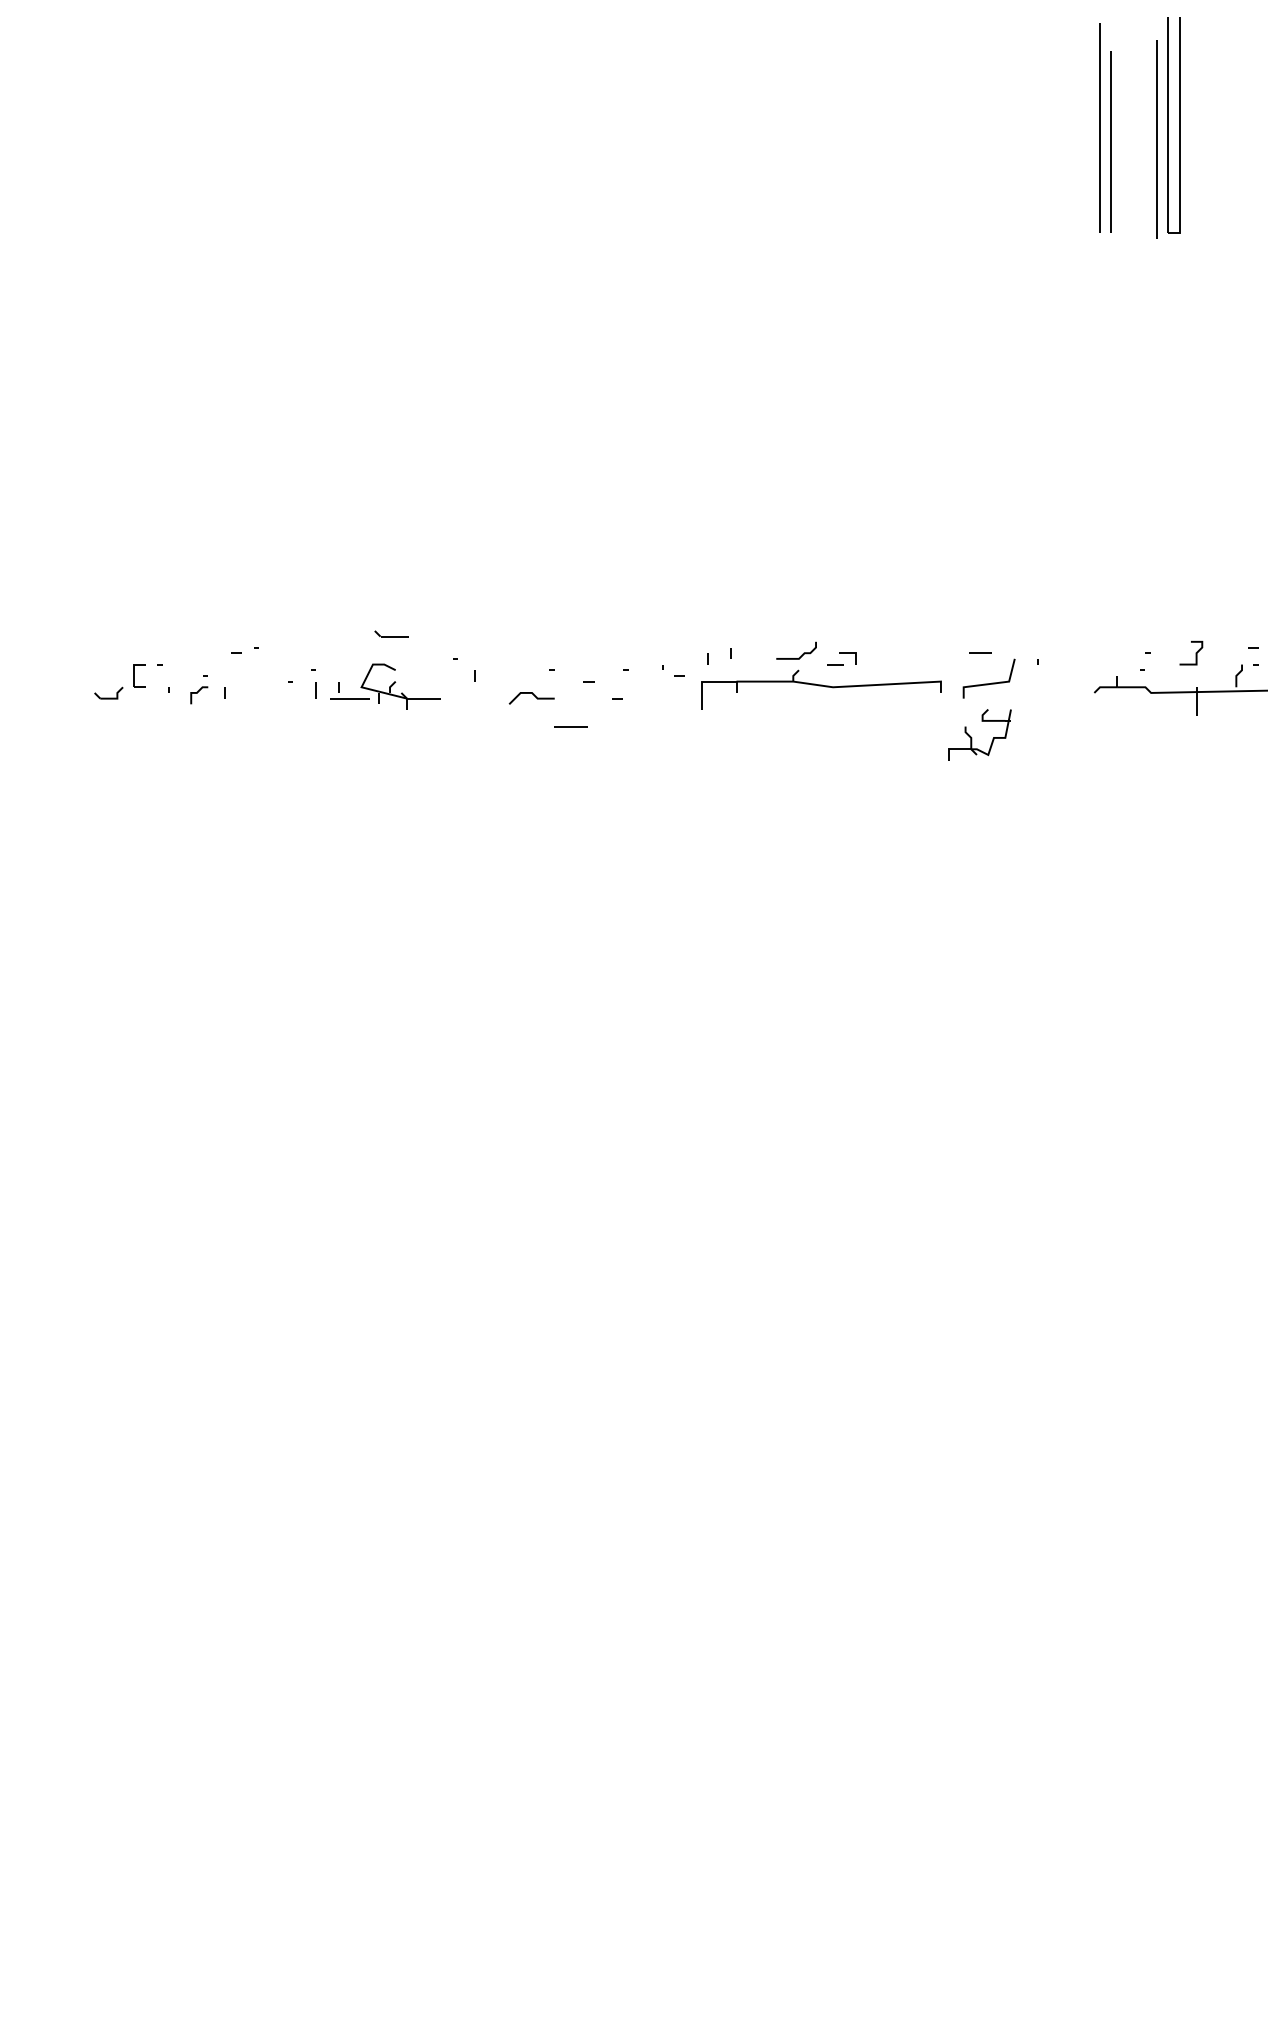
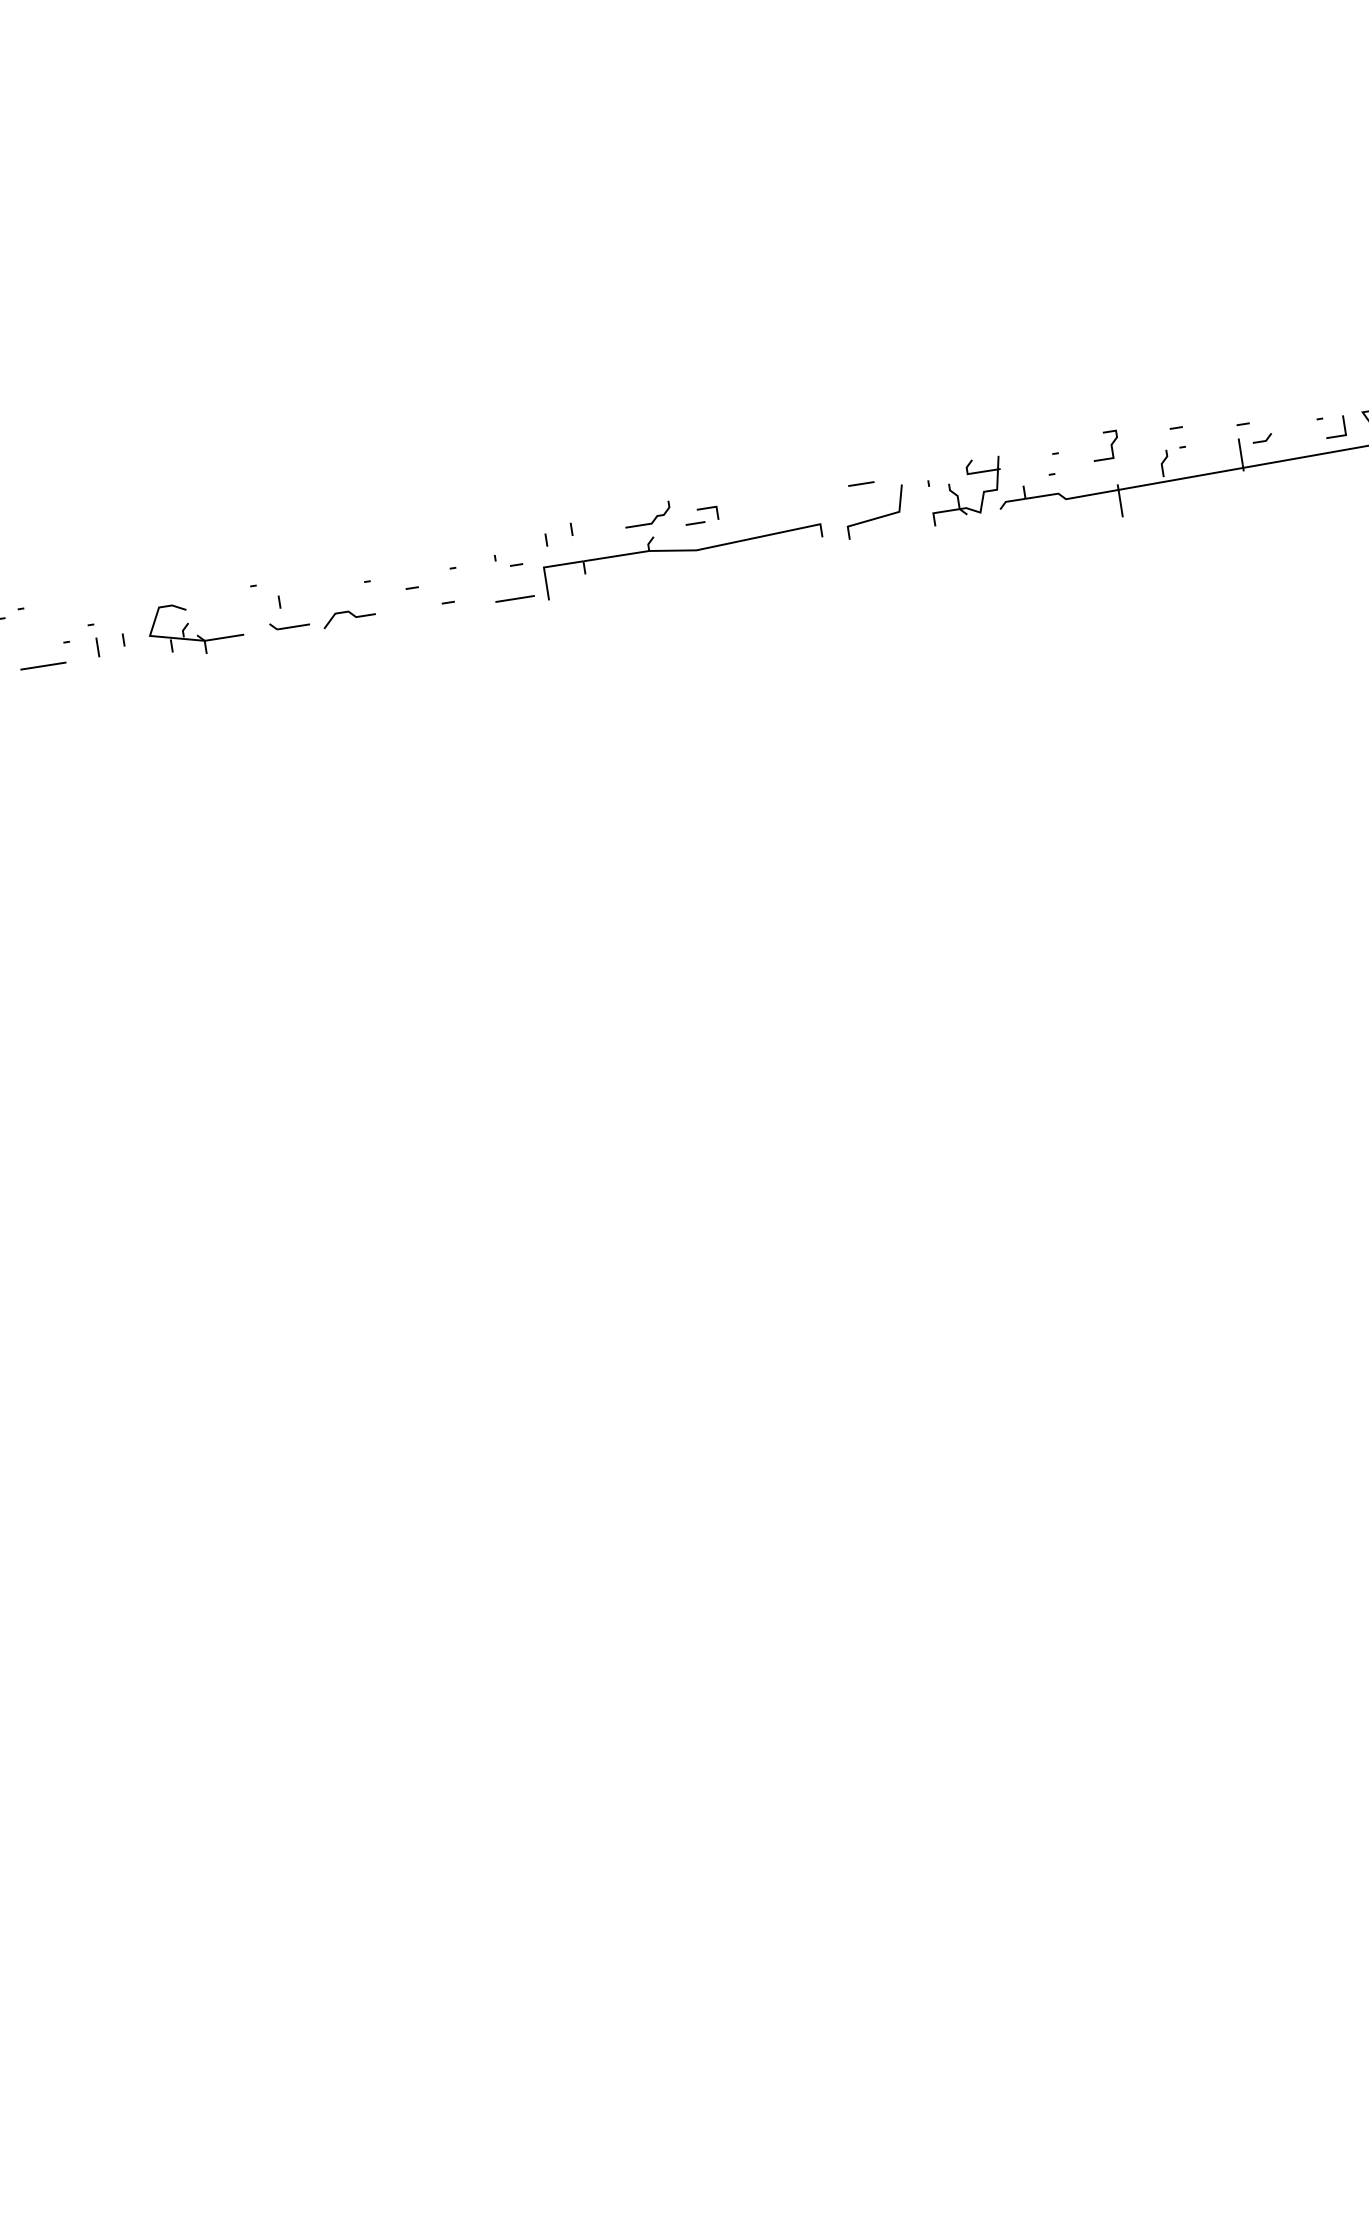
part: (391, 633) -> (289, 623), moved
line: (349, 698) -> (42, 666), moved
line: (570, 726) -> (514, 598), moved
part: (972, 737) -> (959, 495), moved

